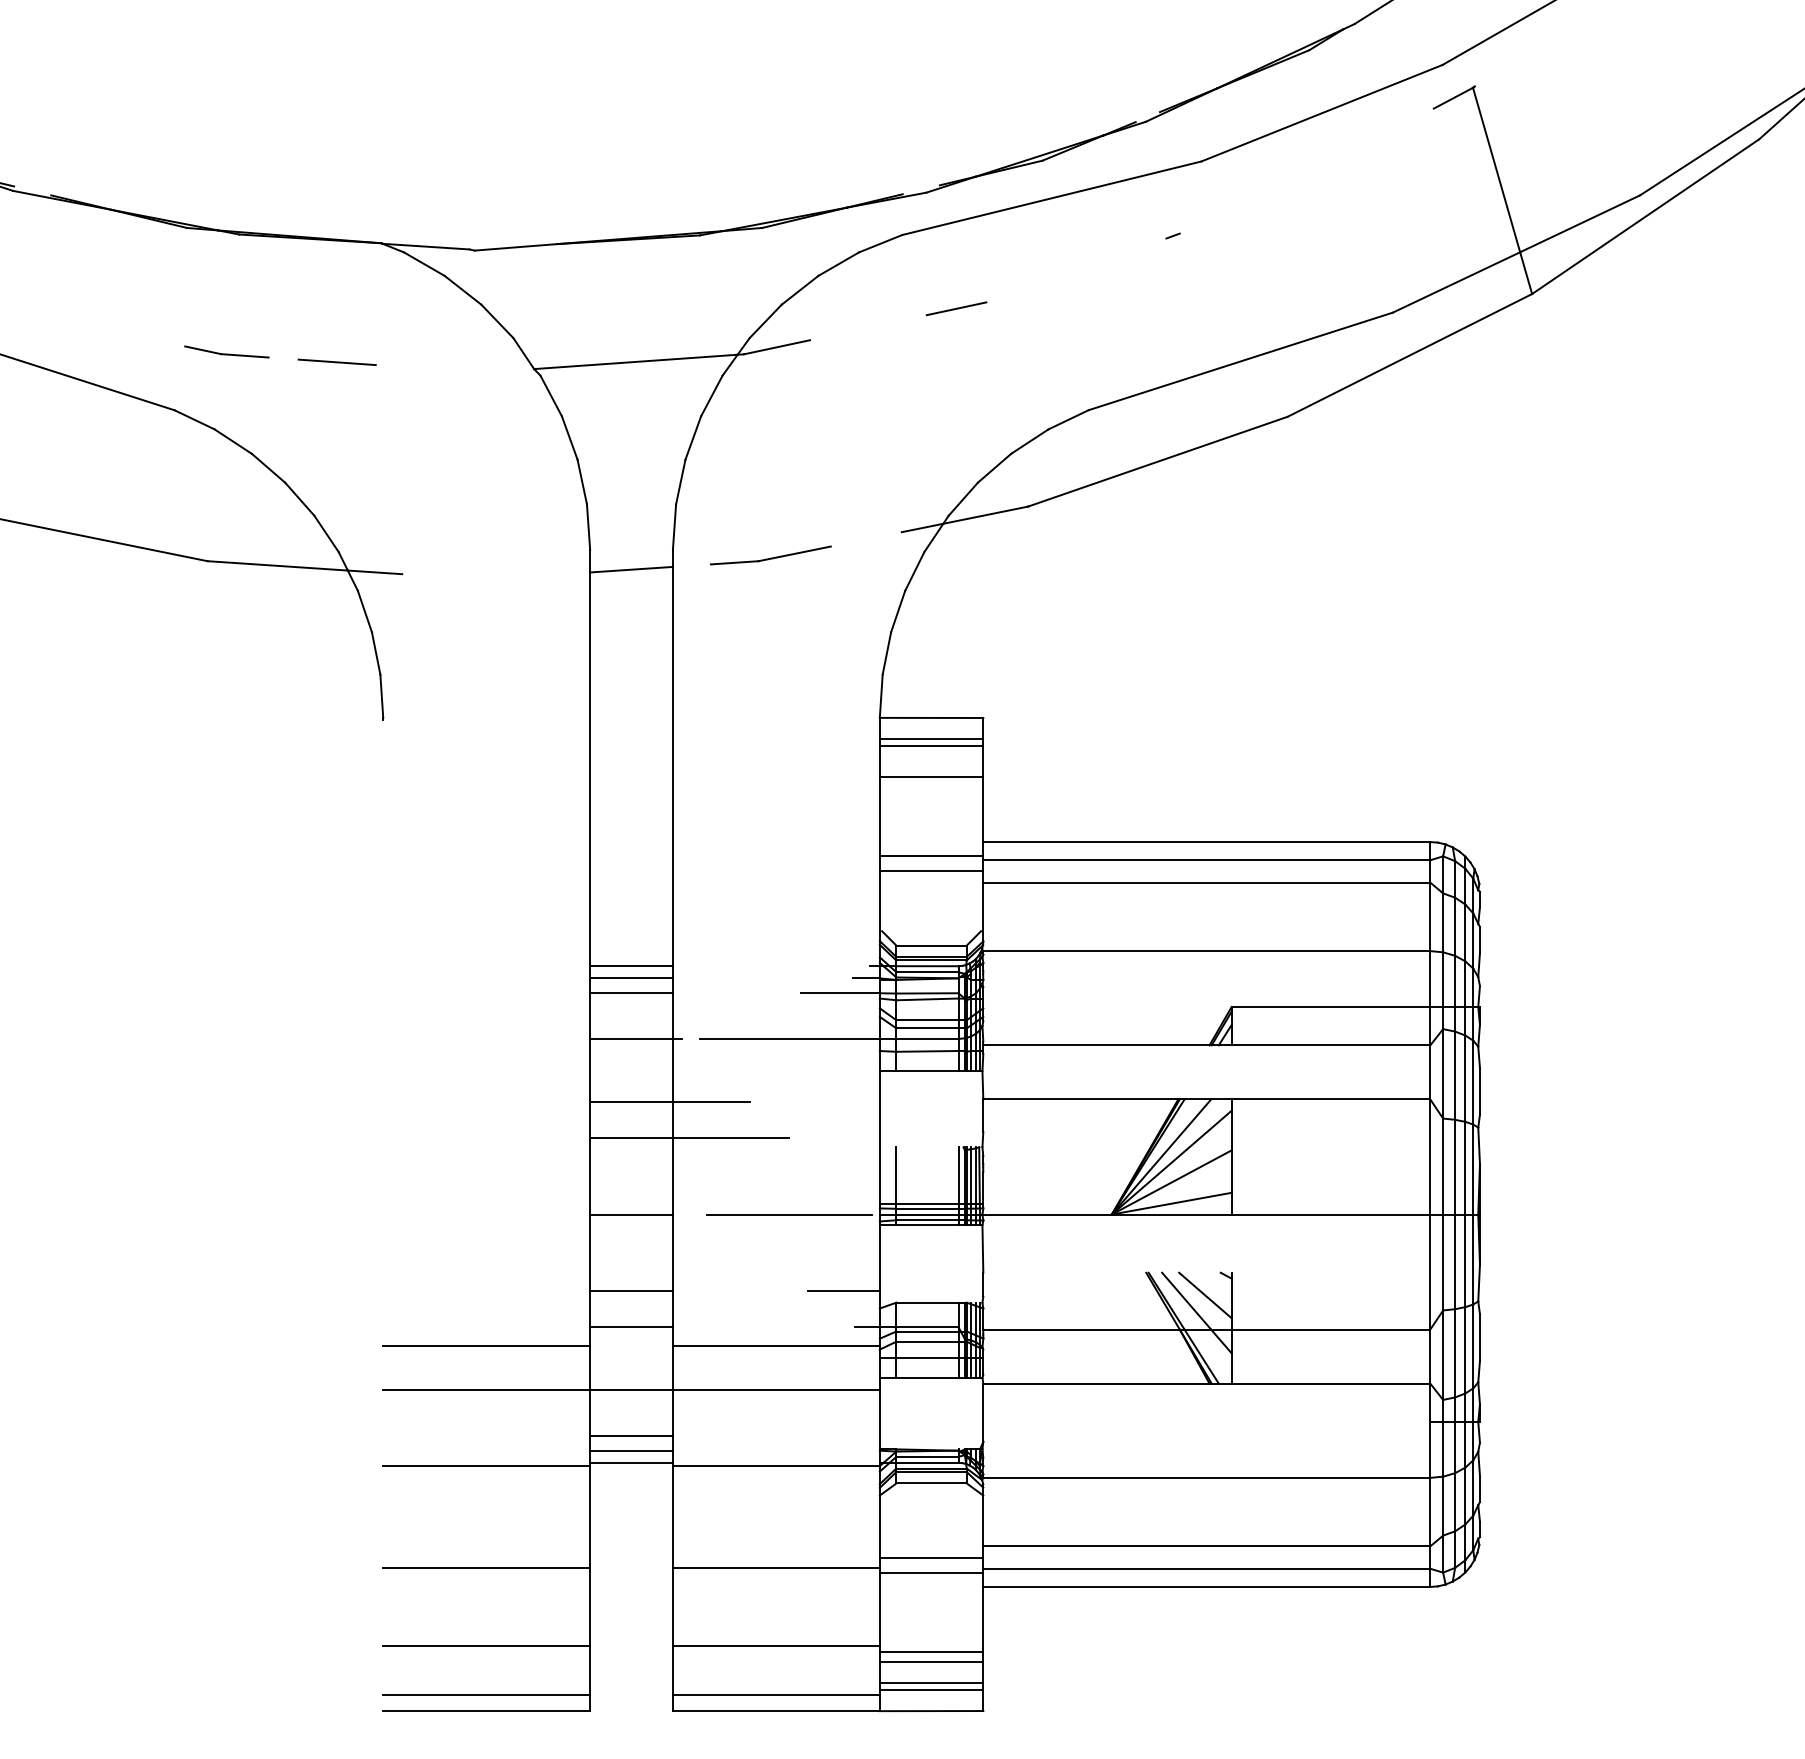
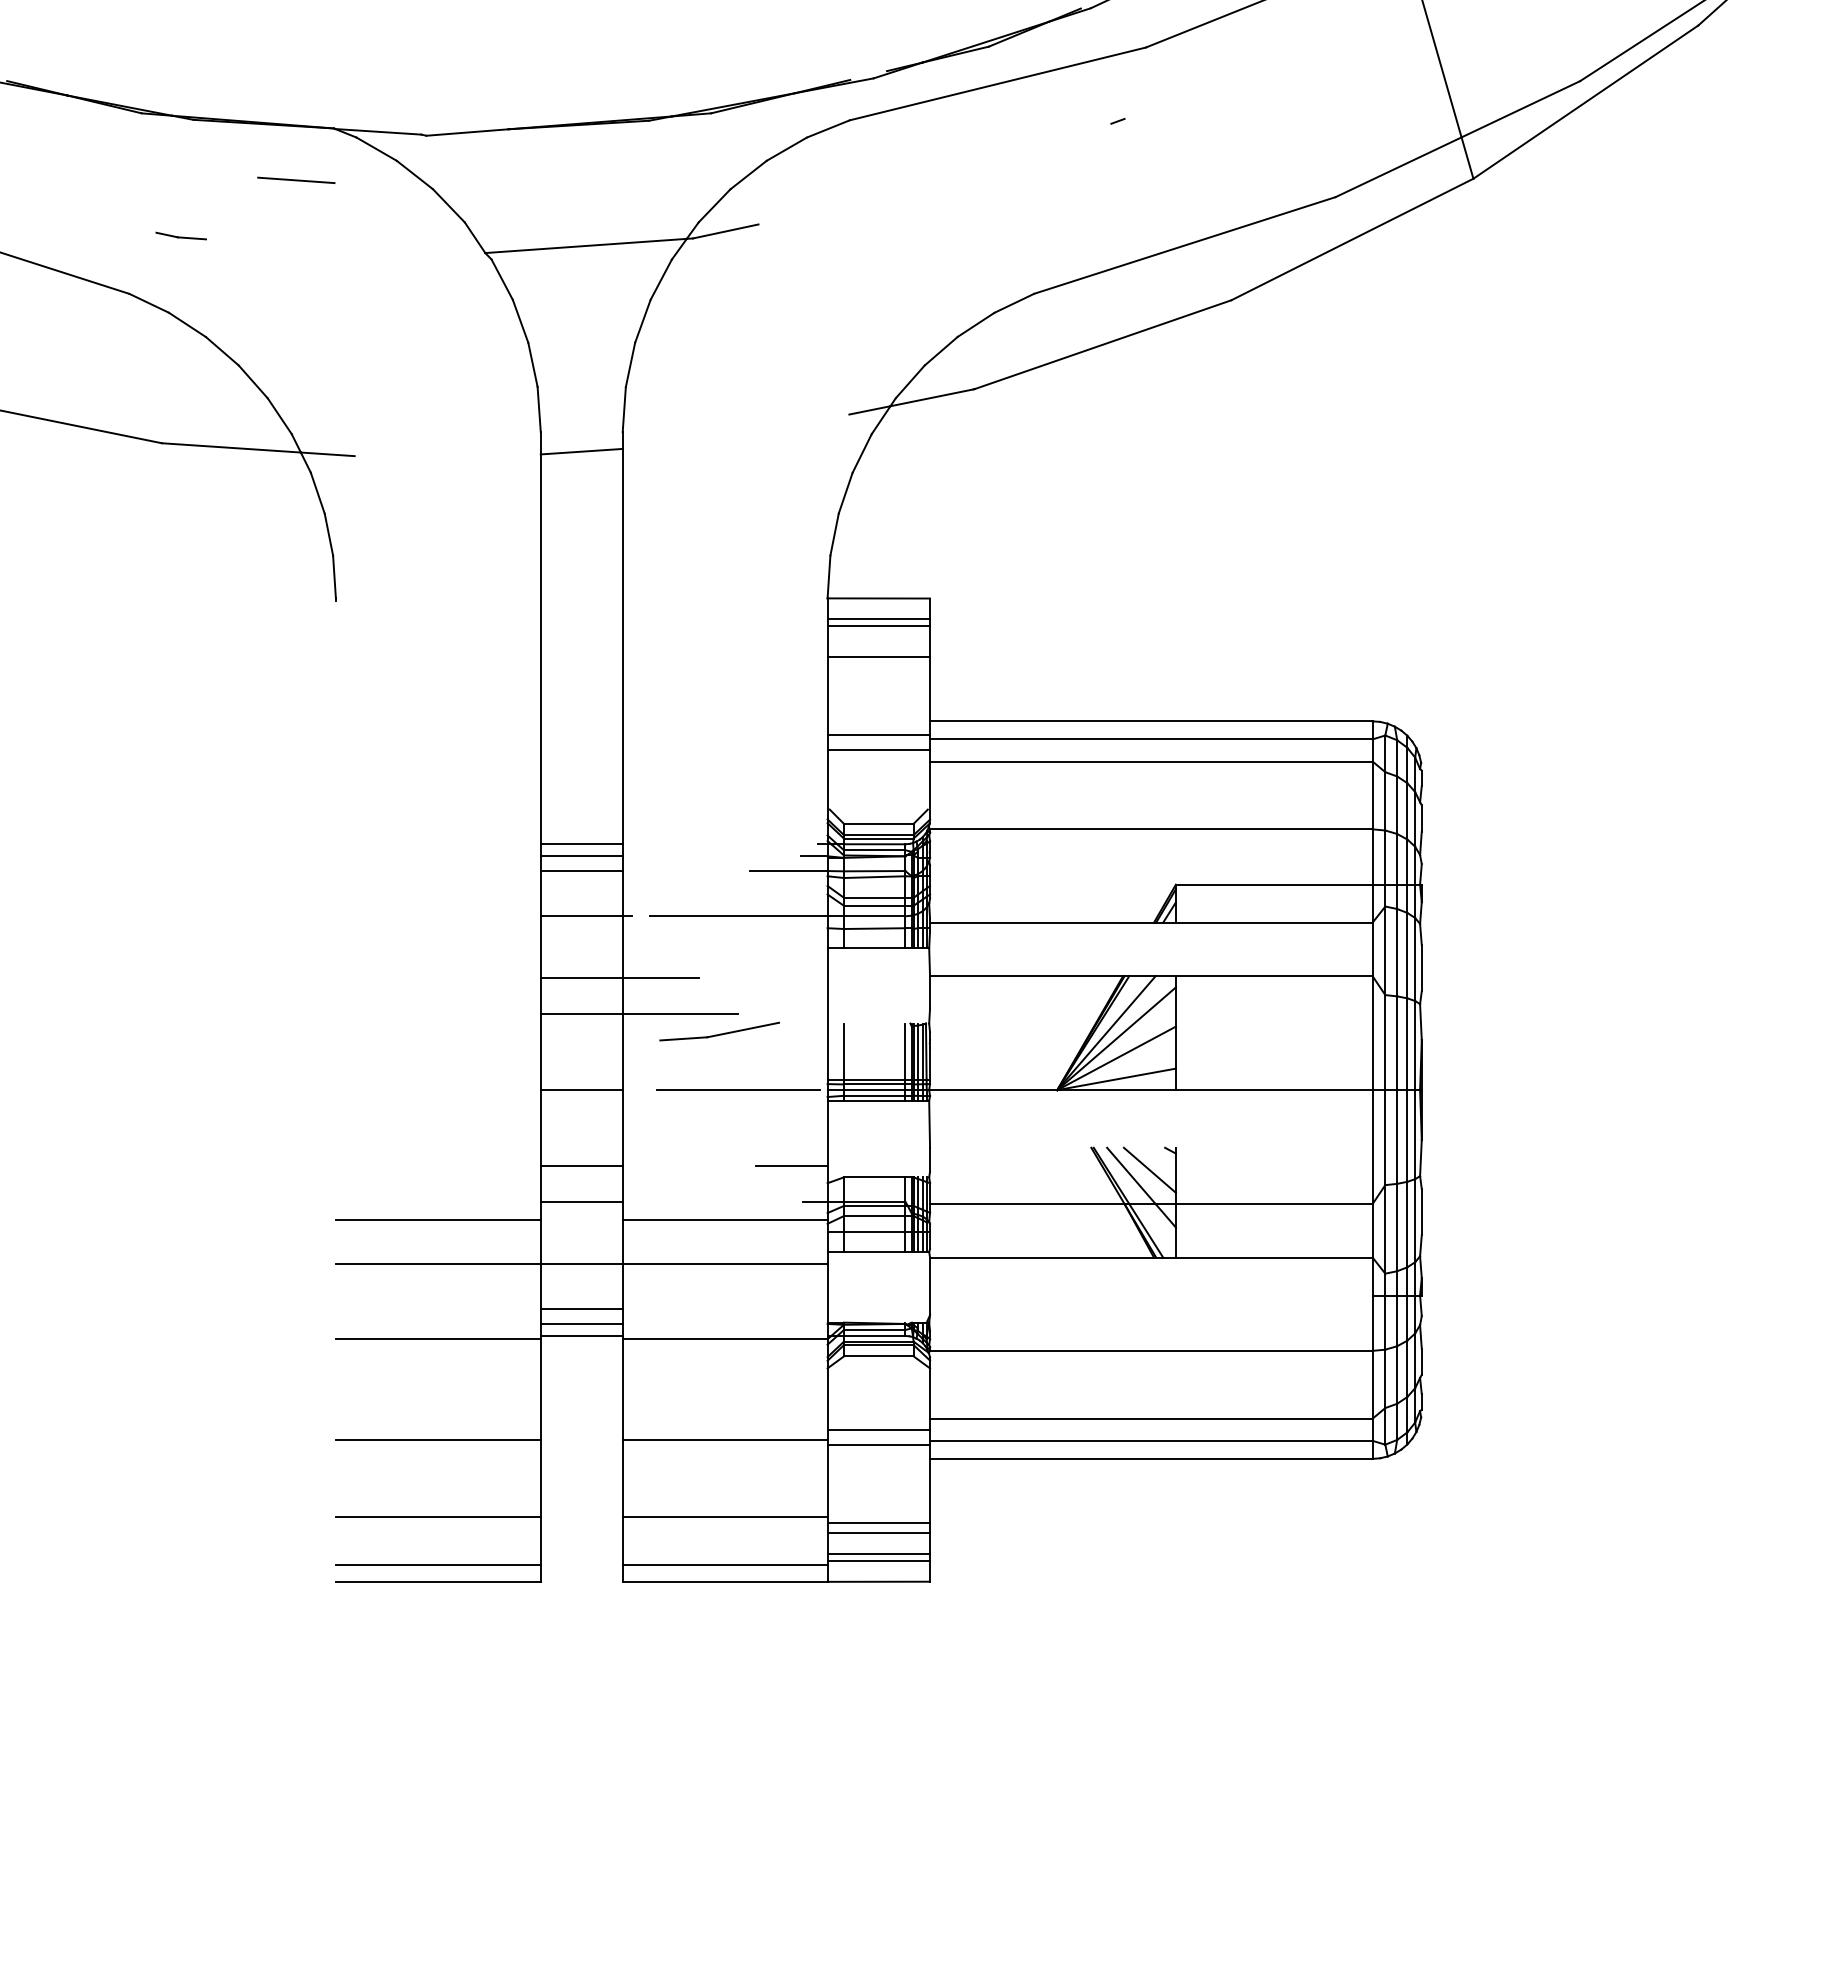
line: (956, 308) -> (903, 193), removed
part: (227, 351) -> (181, 235), size x0.6
line: (337, 361) -> (296, 179), moved
part: (770, 555) -> (719, 1031), moved

